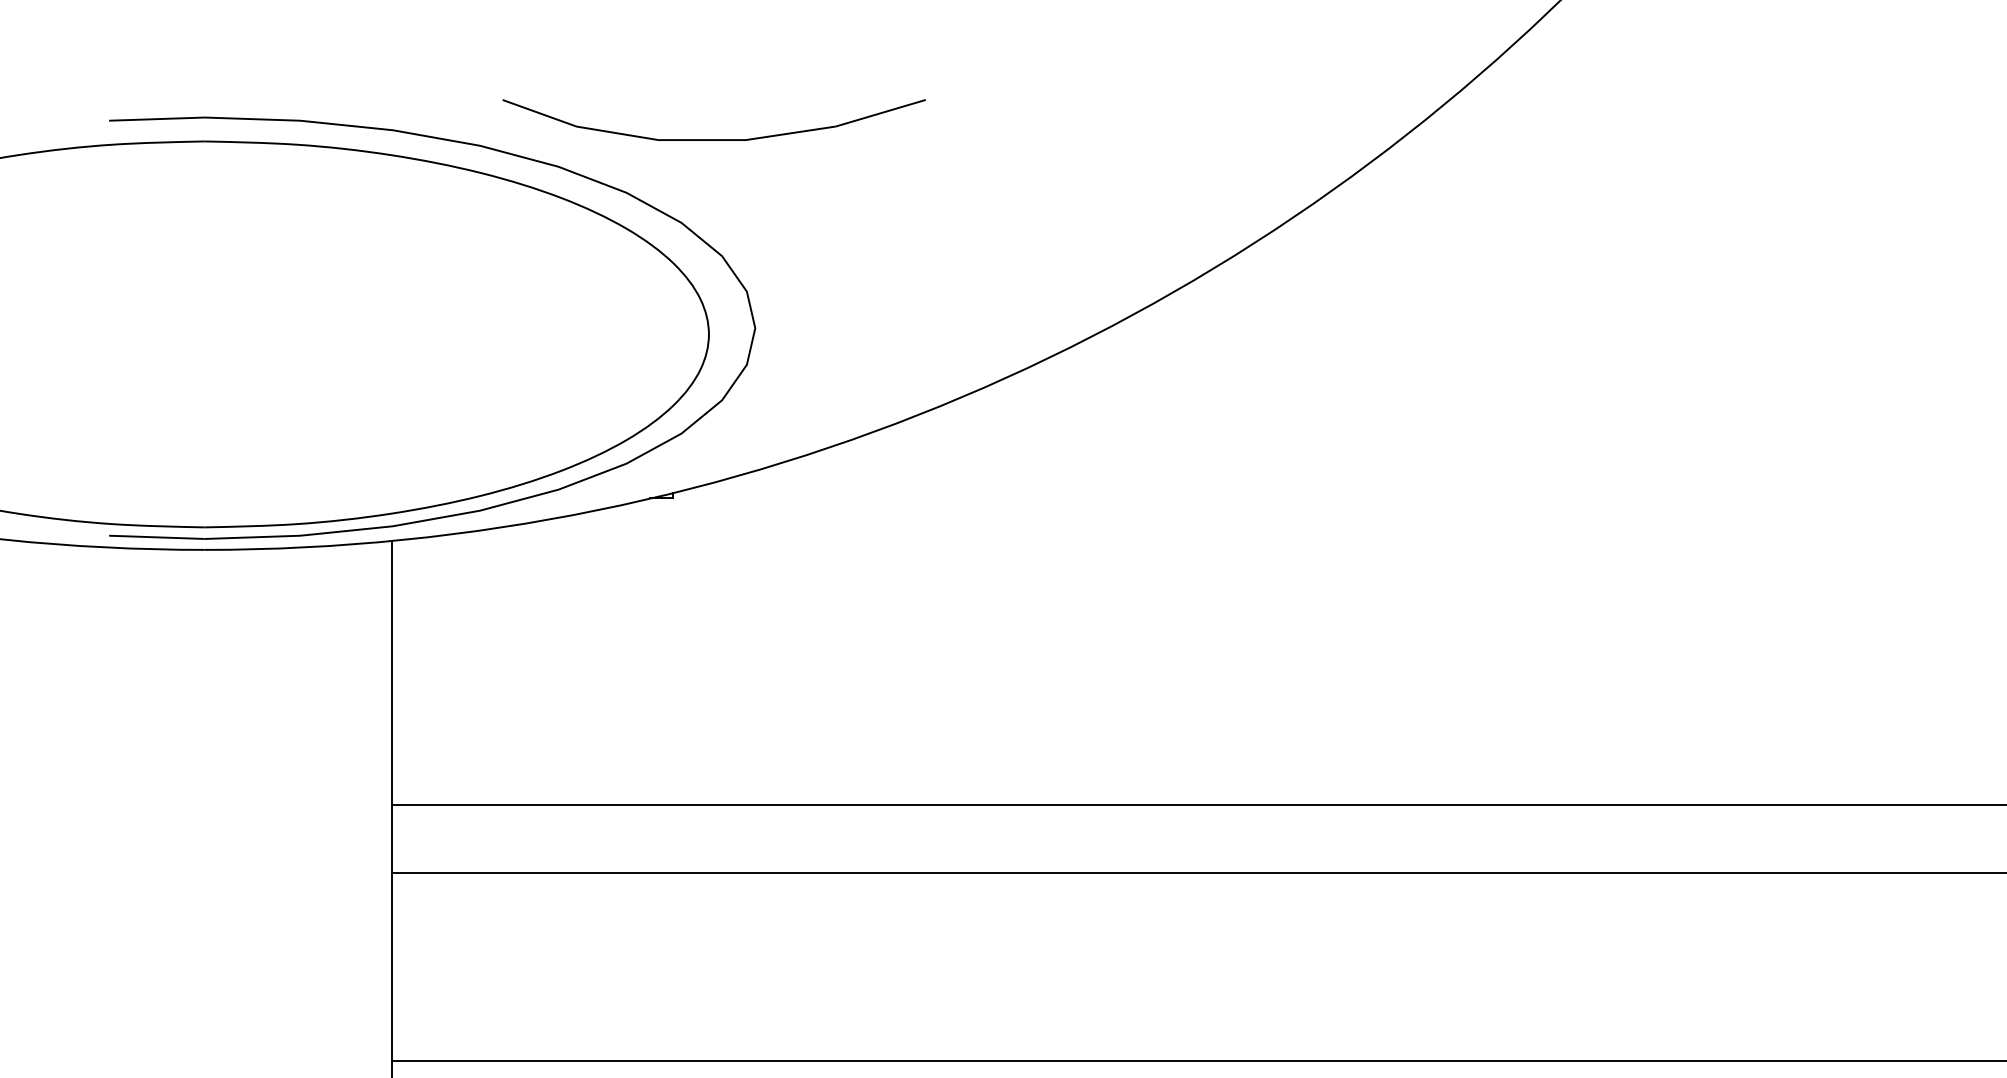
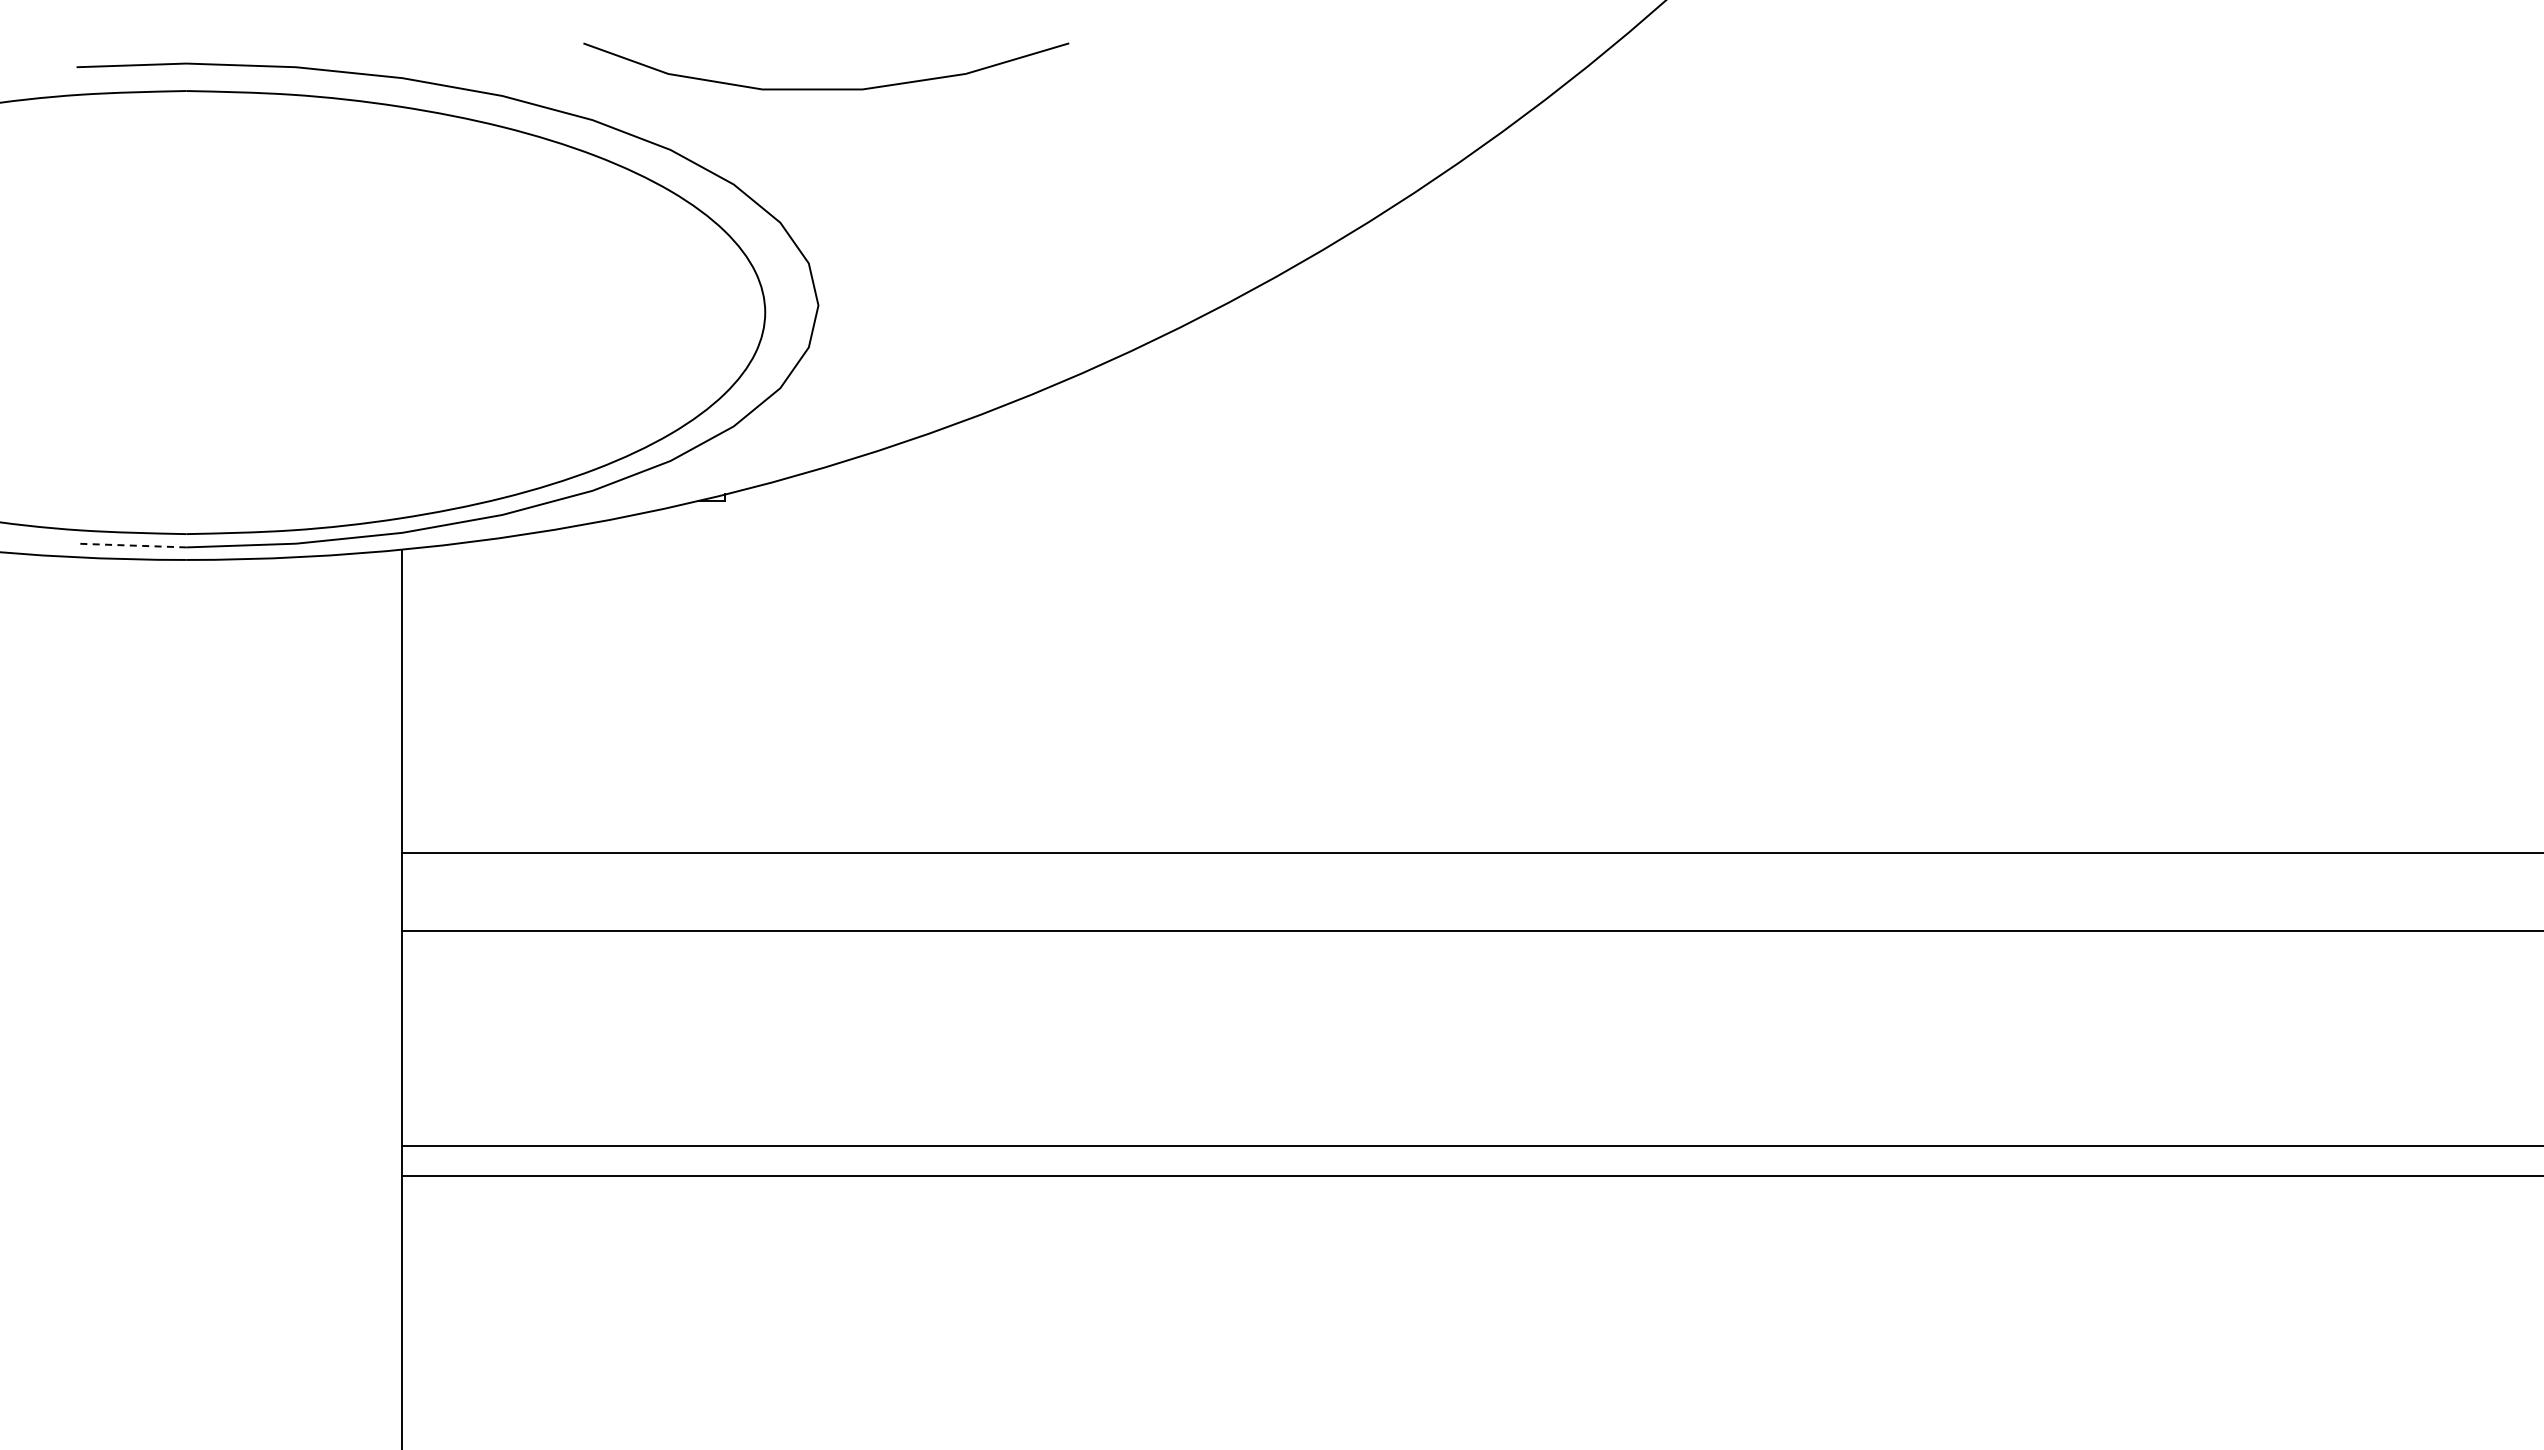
part: (714, 139) -> (826, 88), moved
line: (156, 537) -> (131, 545), solid -> dashed

